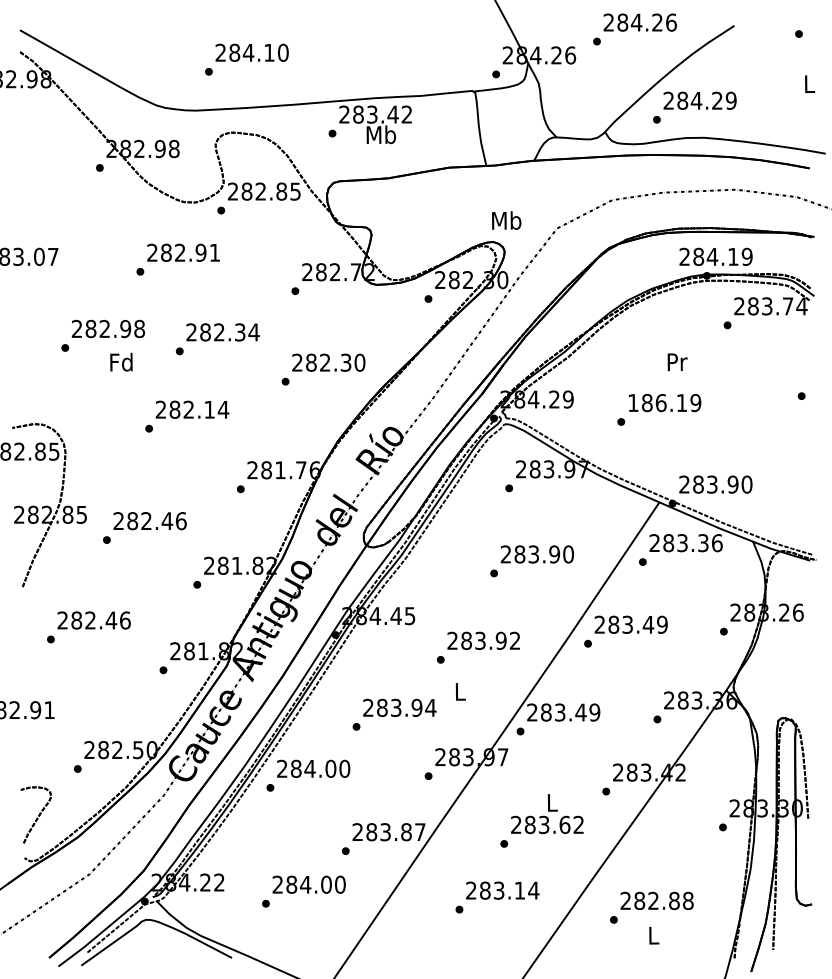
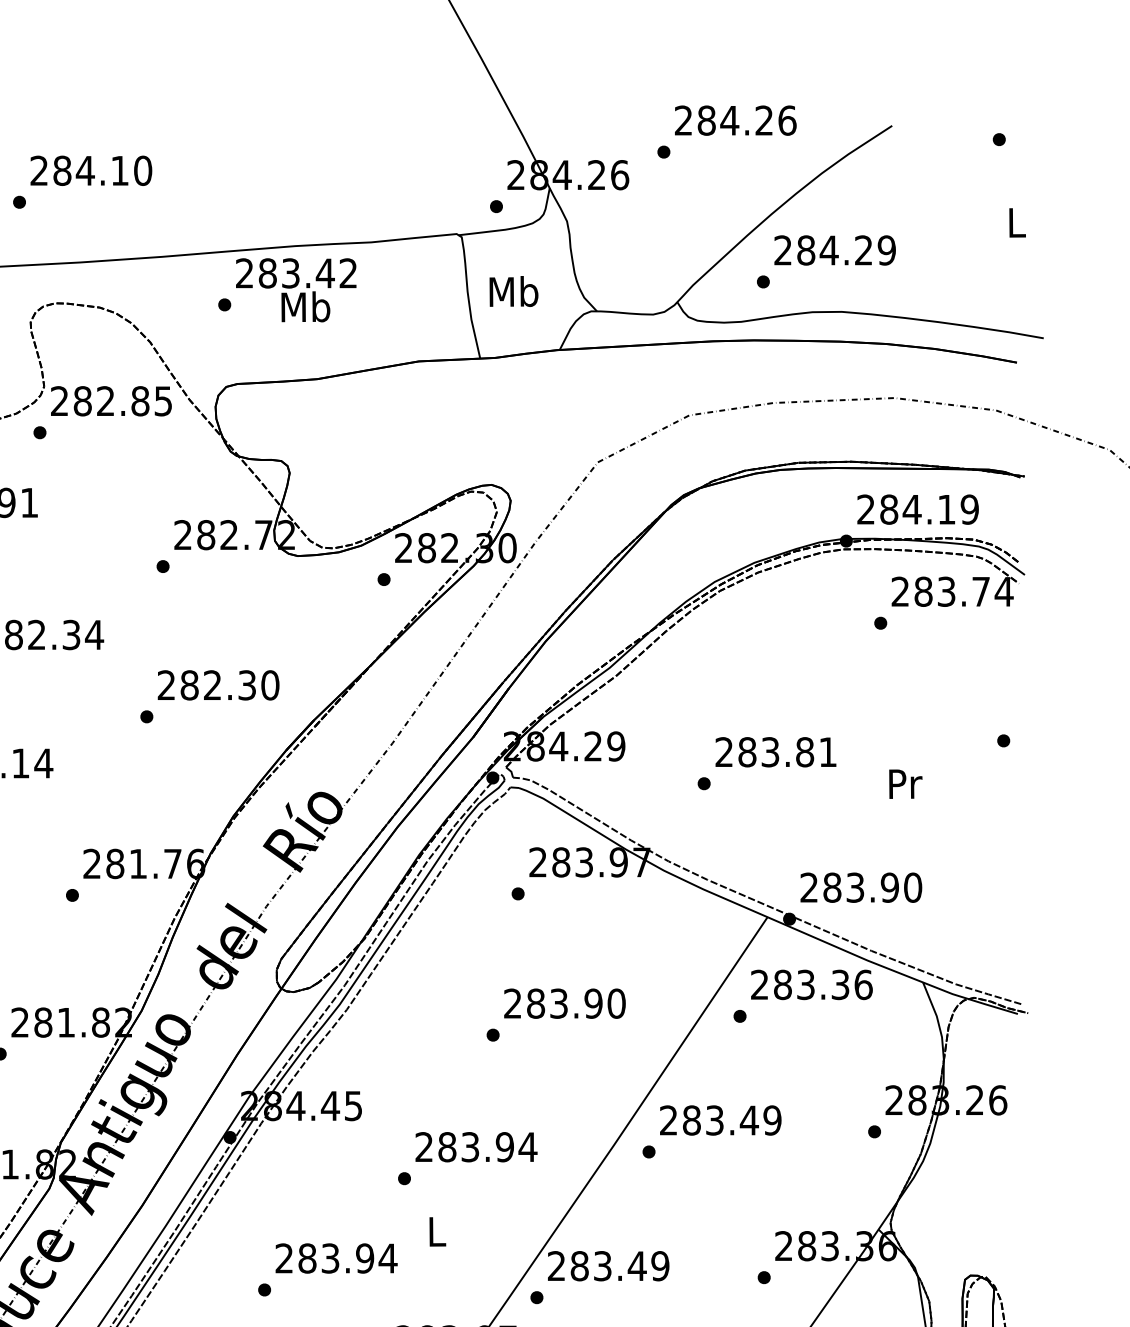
text: (506, 220) -> (513, 291), moved
text: (715, 256) -> (917, 508), moved
text: (677, 362) -> (905, 784), moved
text: (664, 402) -> (775, 751), 186.19 -> 283.81
text: (514, 640) -> (526, 1146), 283.92 -> 283.94

